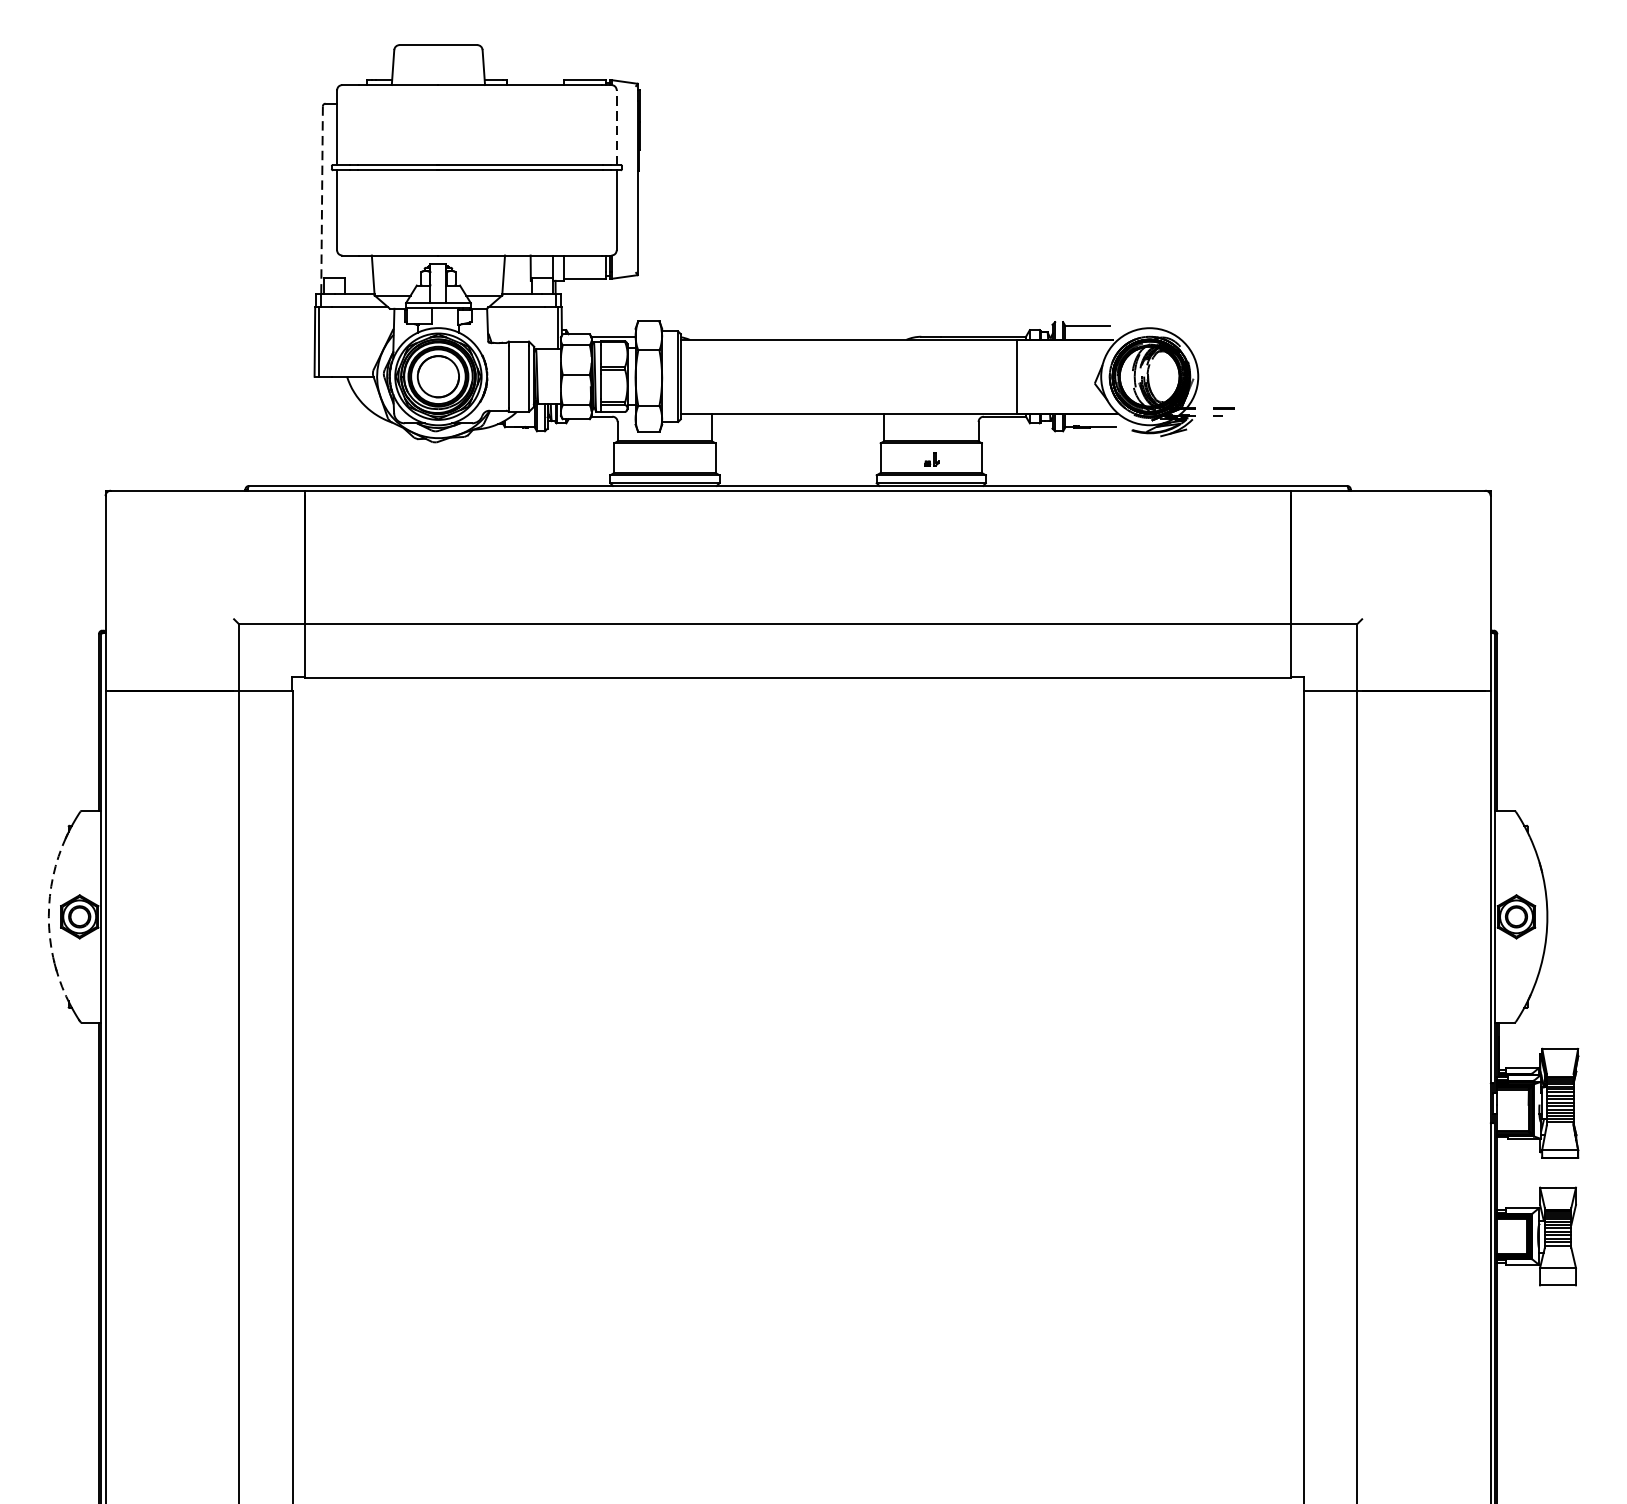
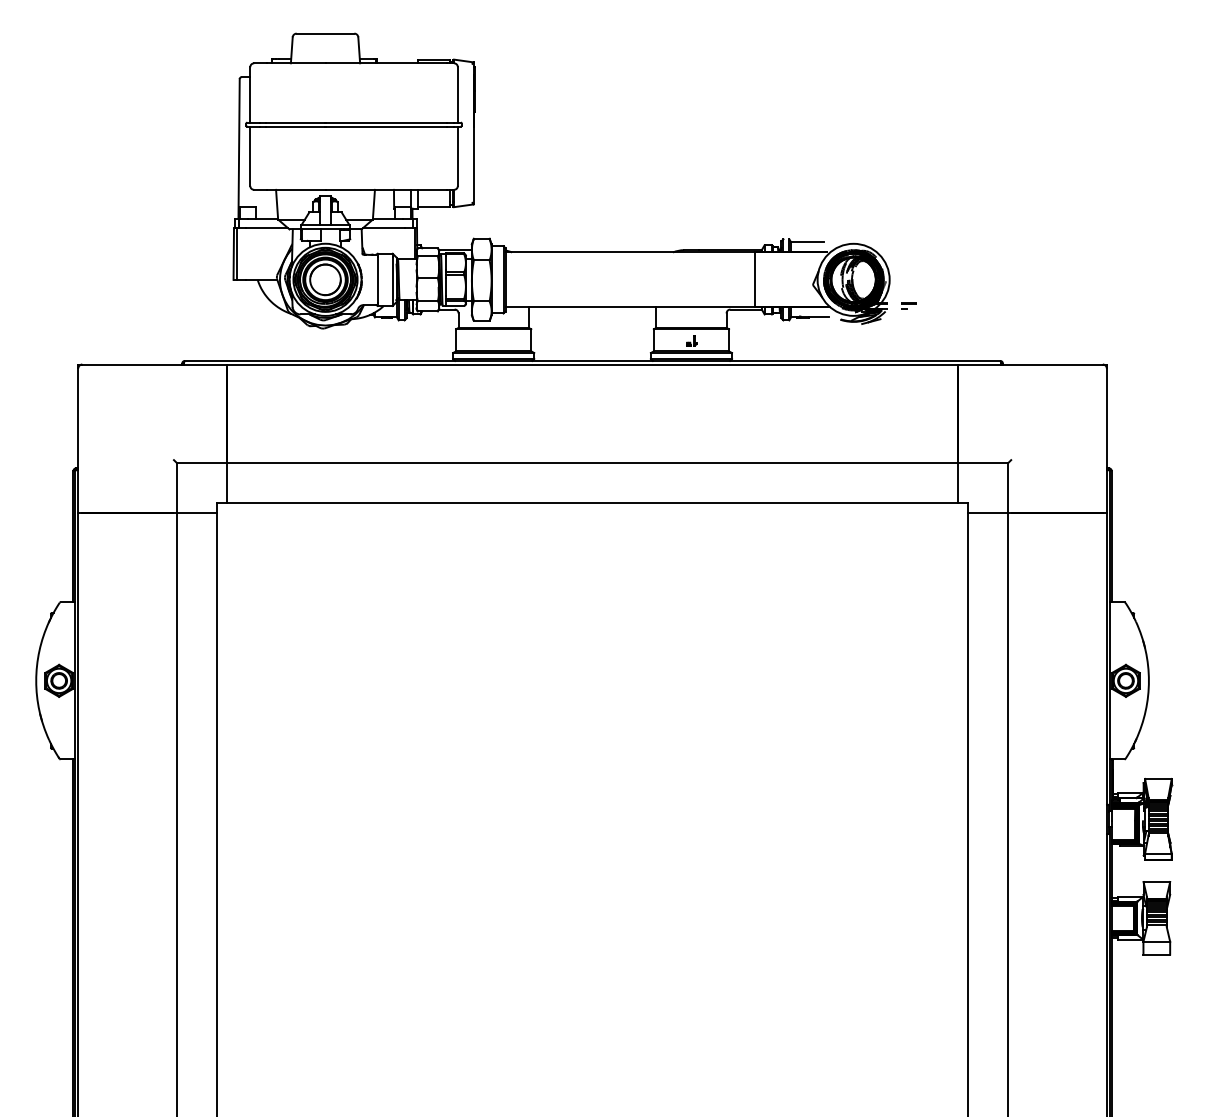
line: (616, 127) -> (457, 94), dashed -> solid
line: (322, 199) -> (239, 148), dashed -> solid
arc: (49, 916) -> (36, 680), dashed -> solid

